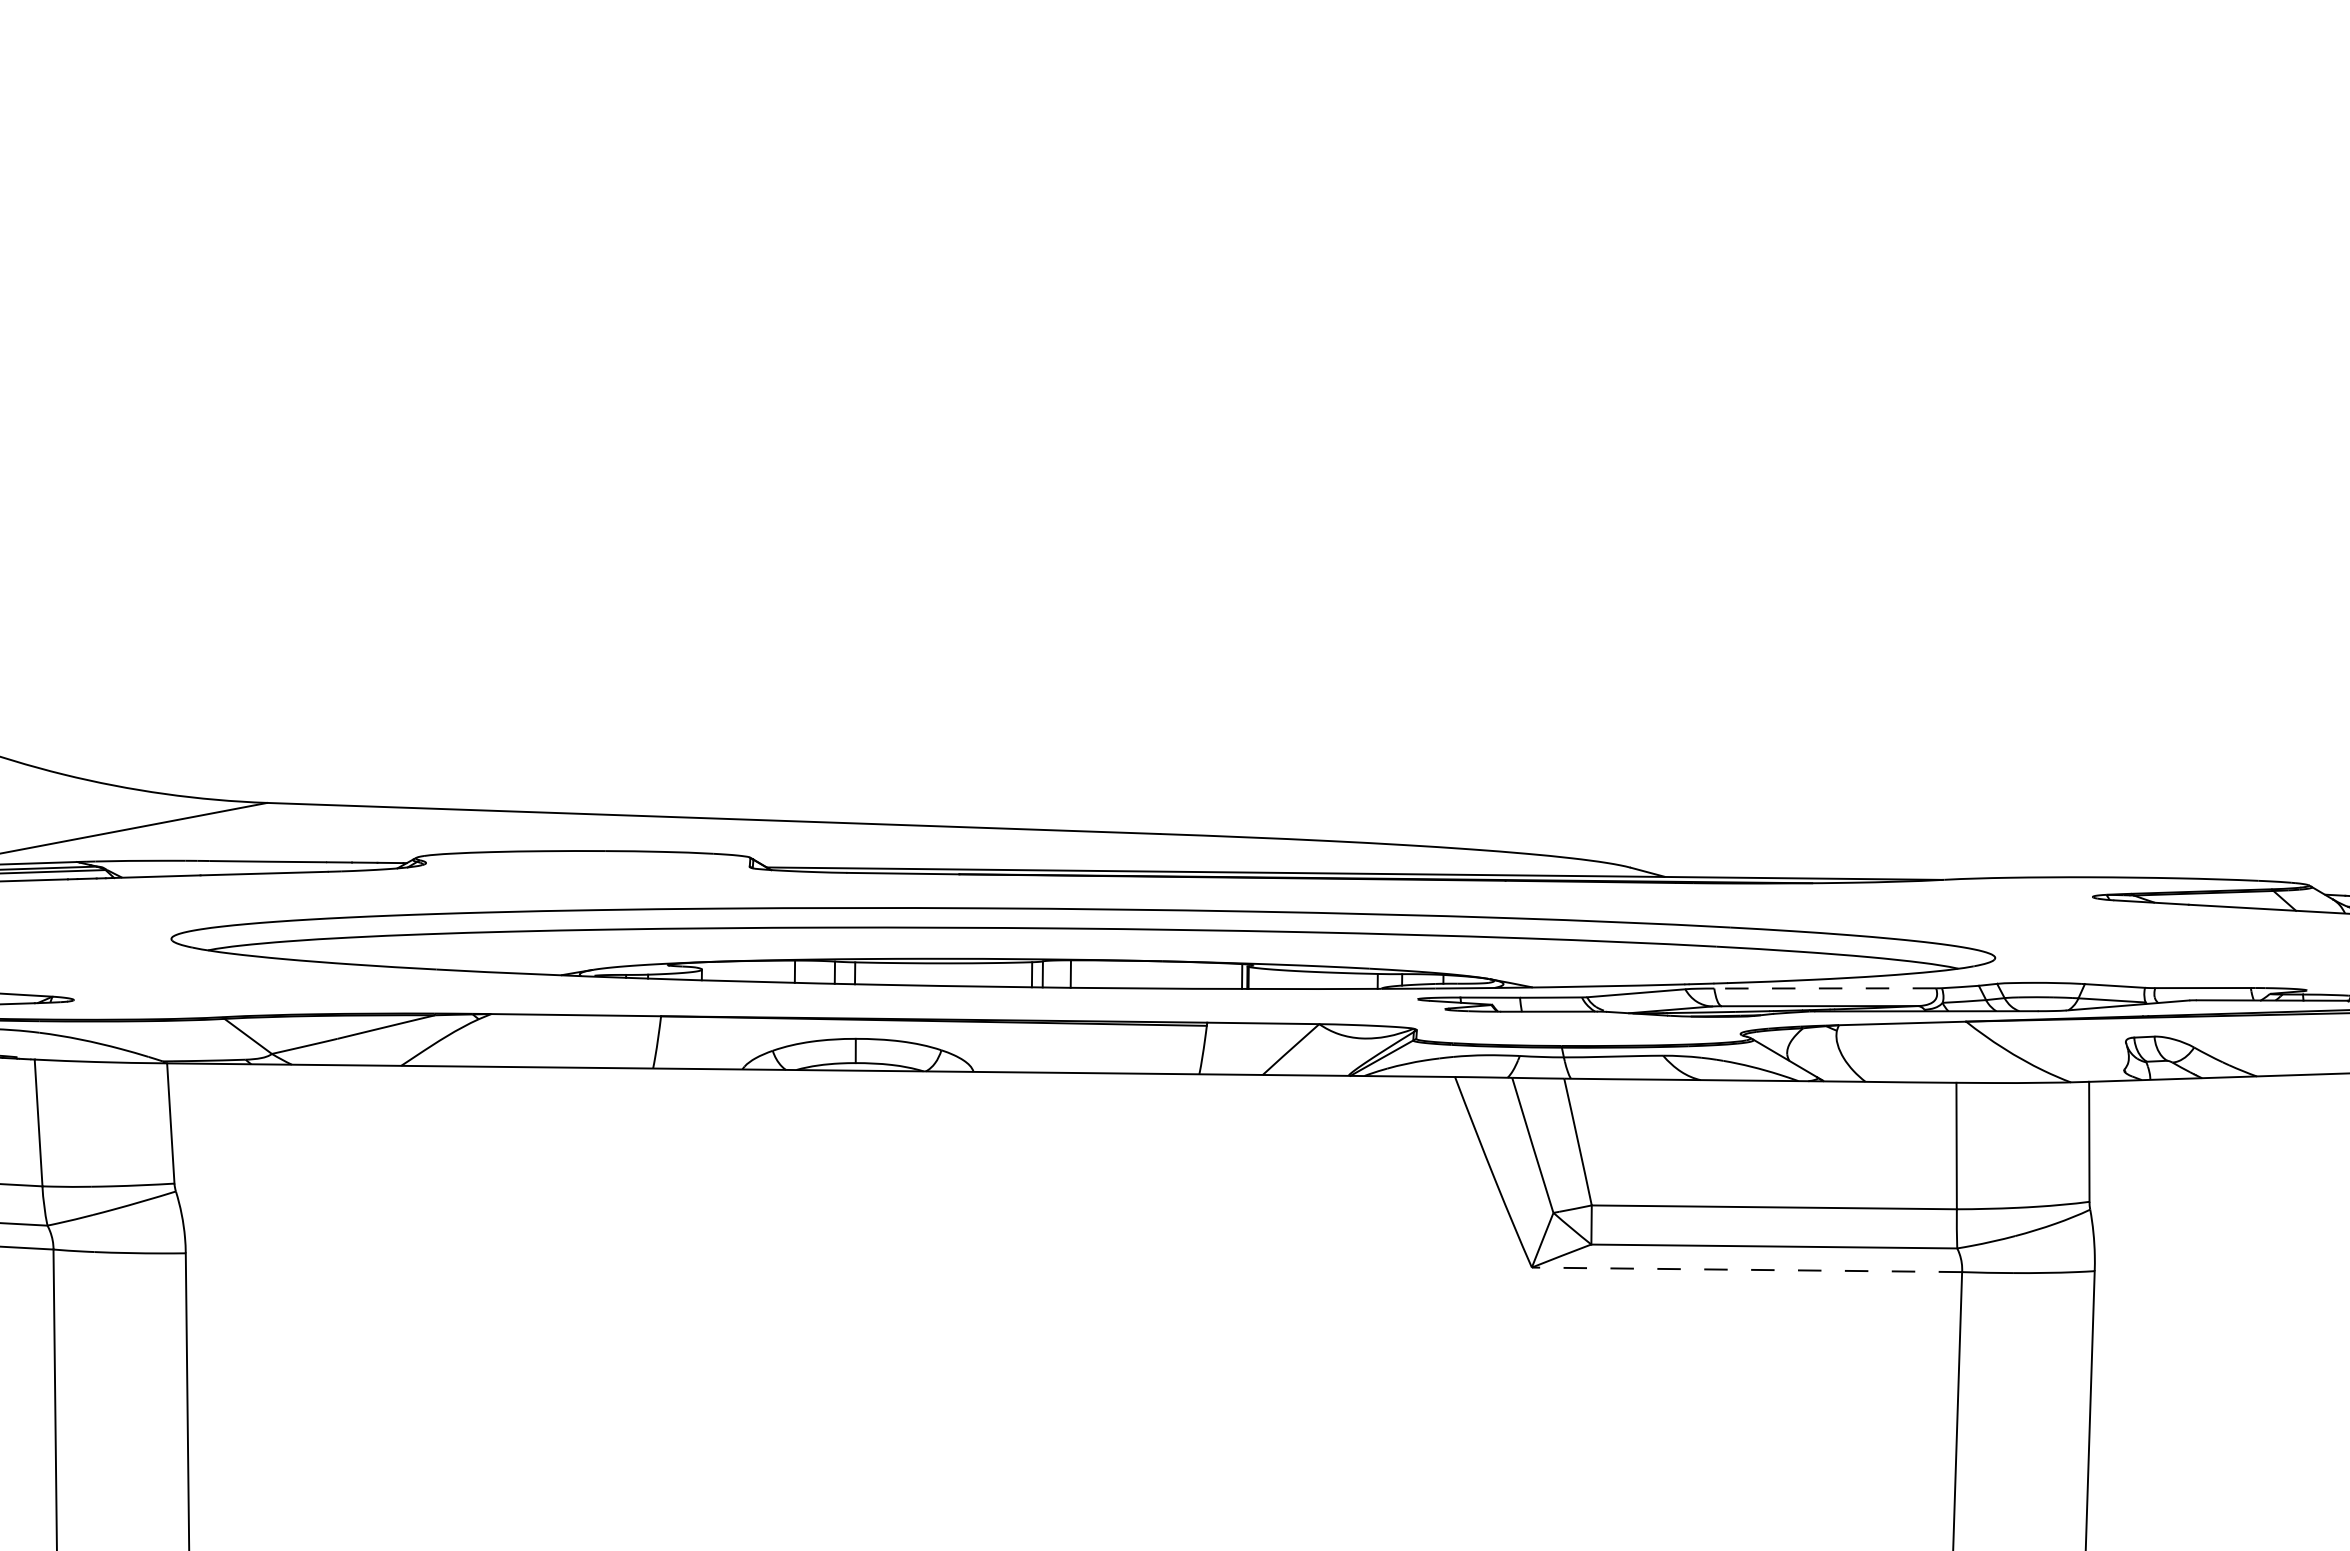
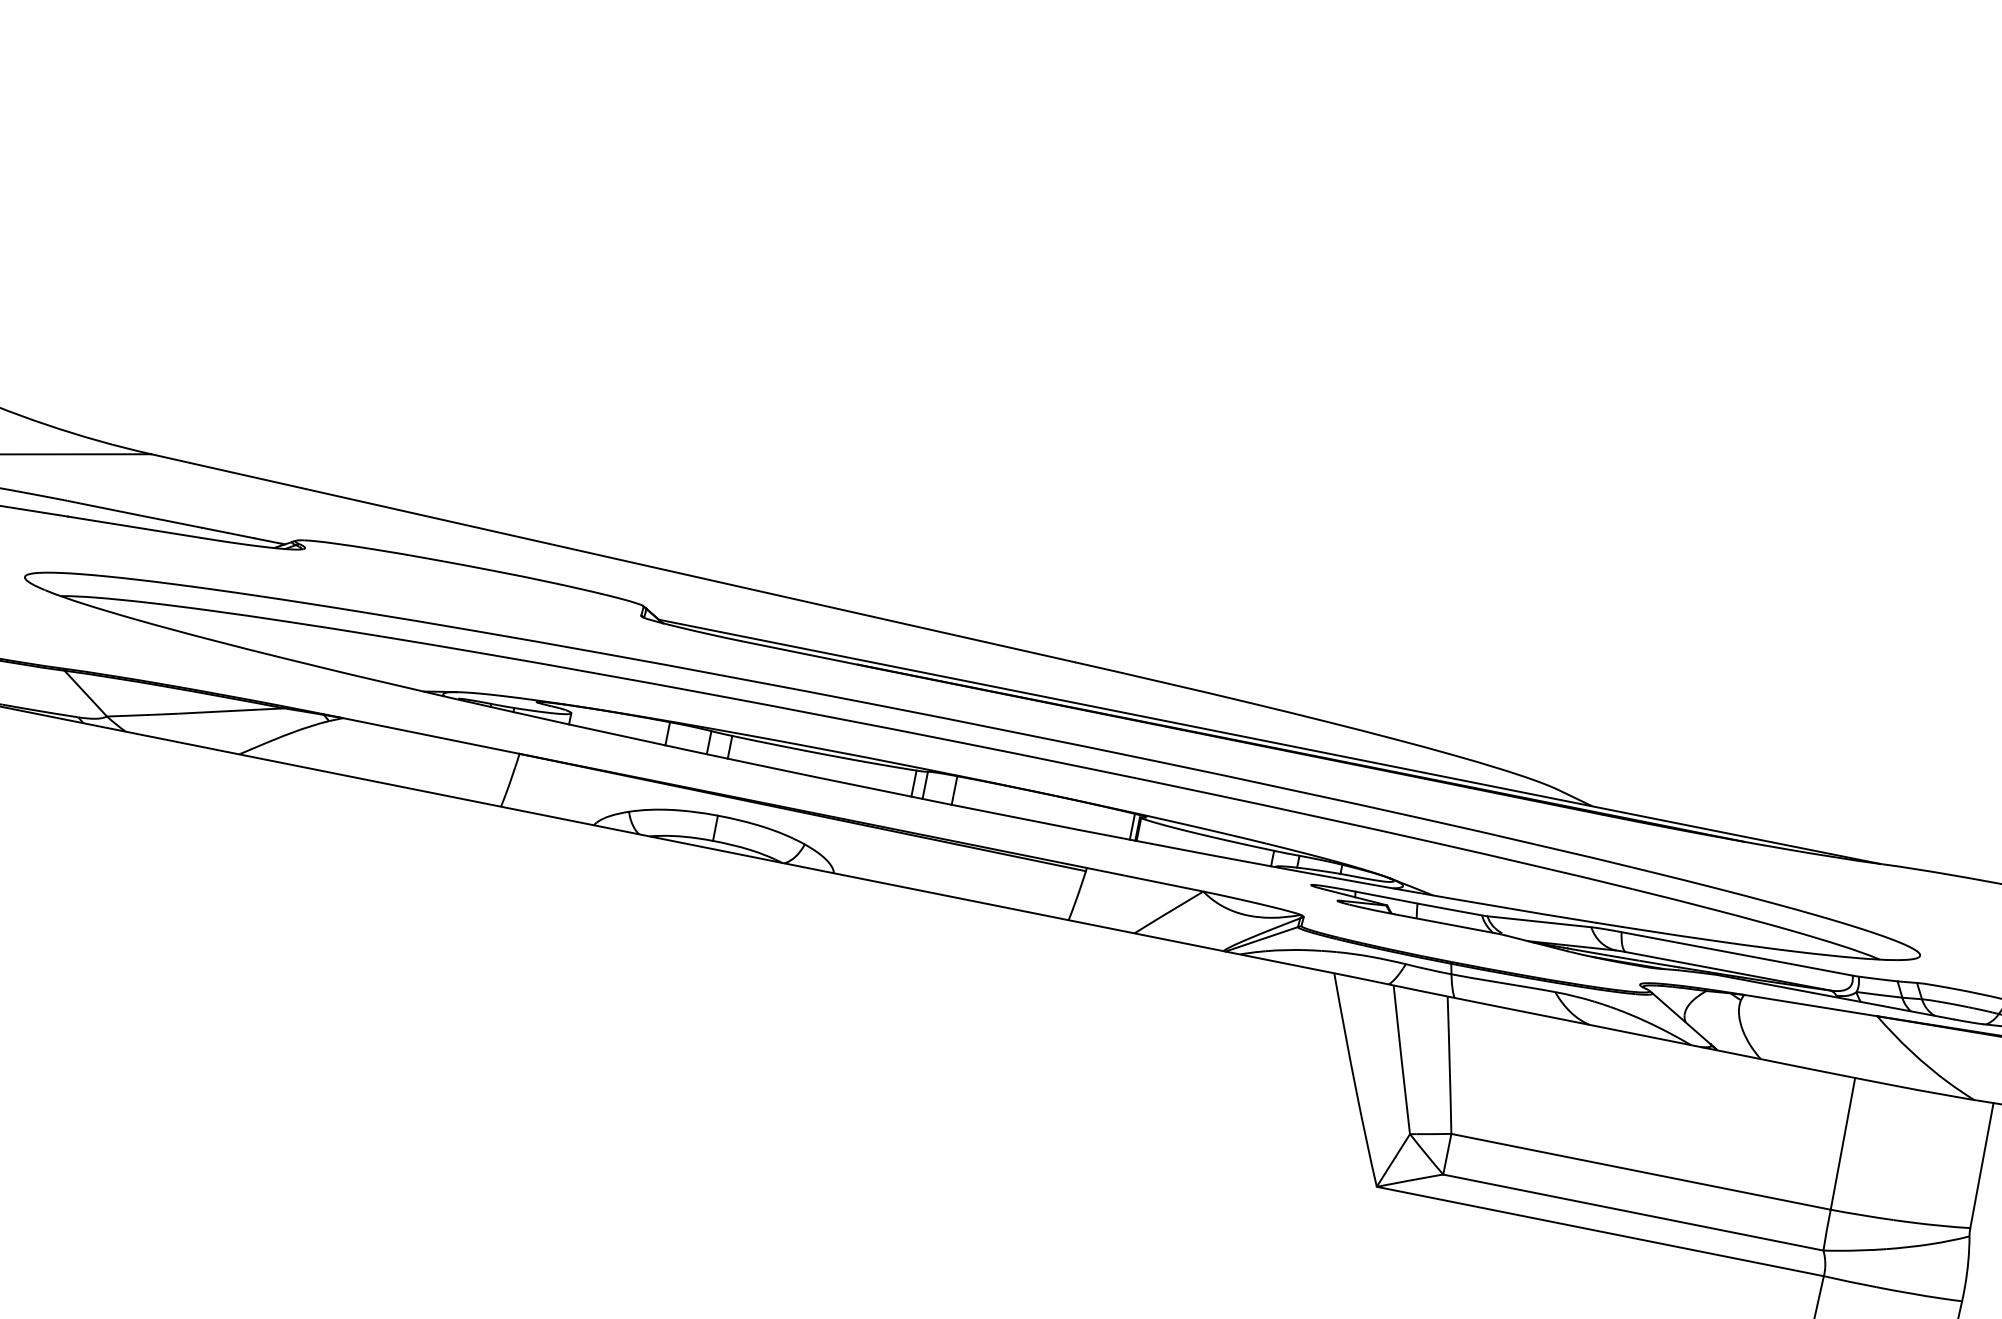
line: (1825, 988) -> (1737, 954), dashed -> solid
line: (1746, 1269) -> (1599, 1231), dashed -> solid

